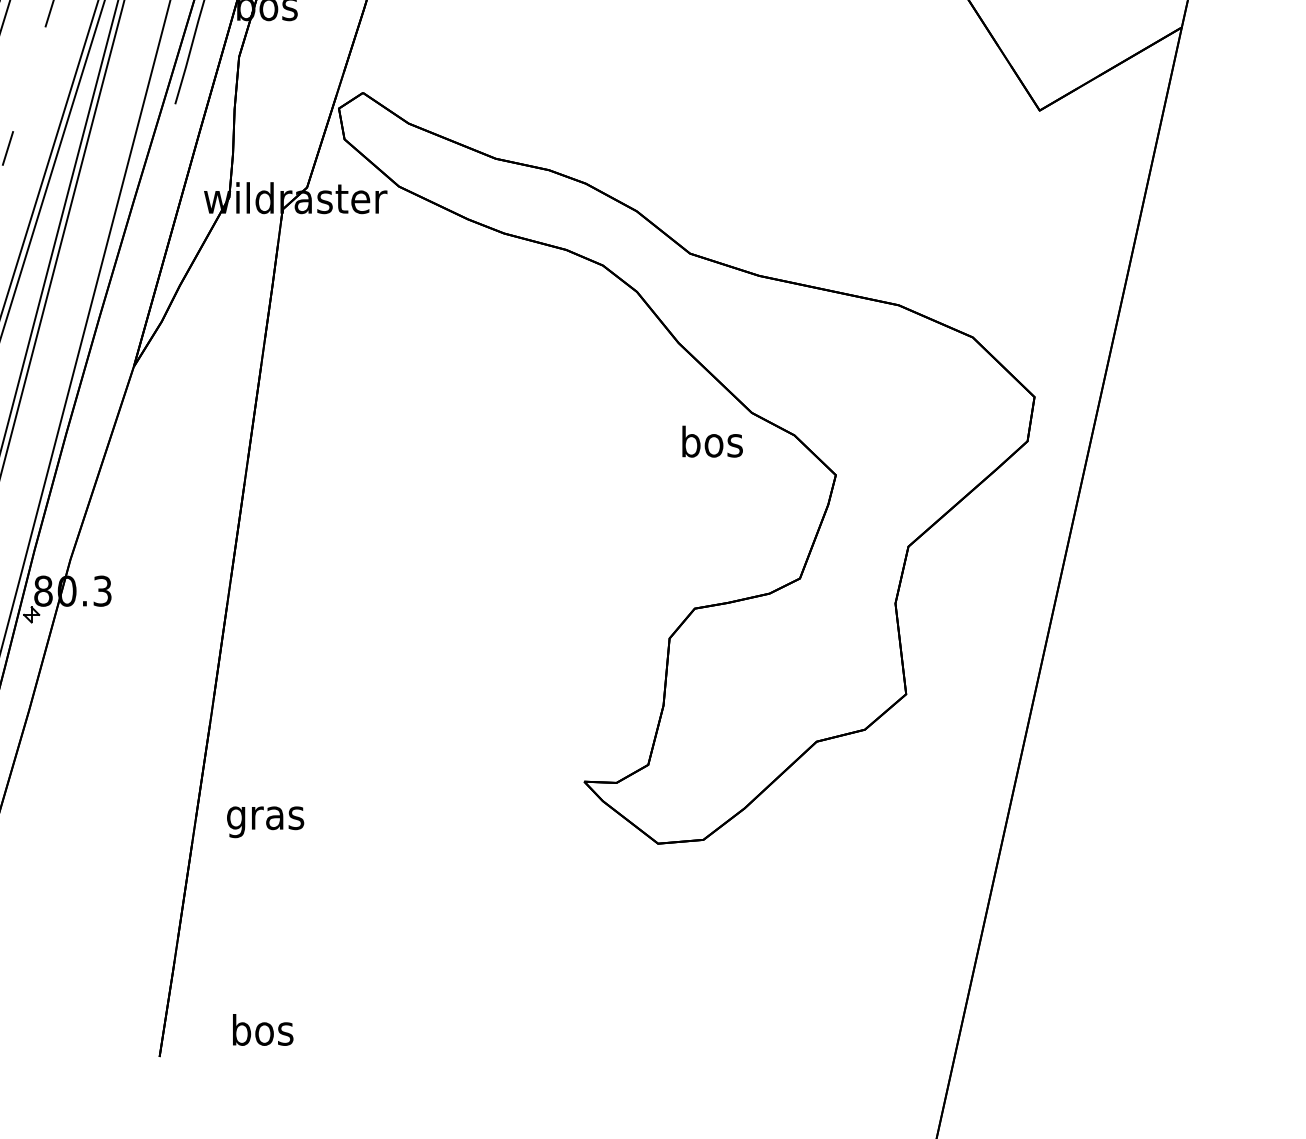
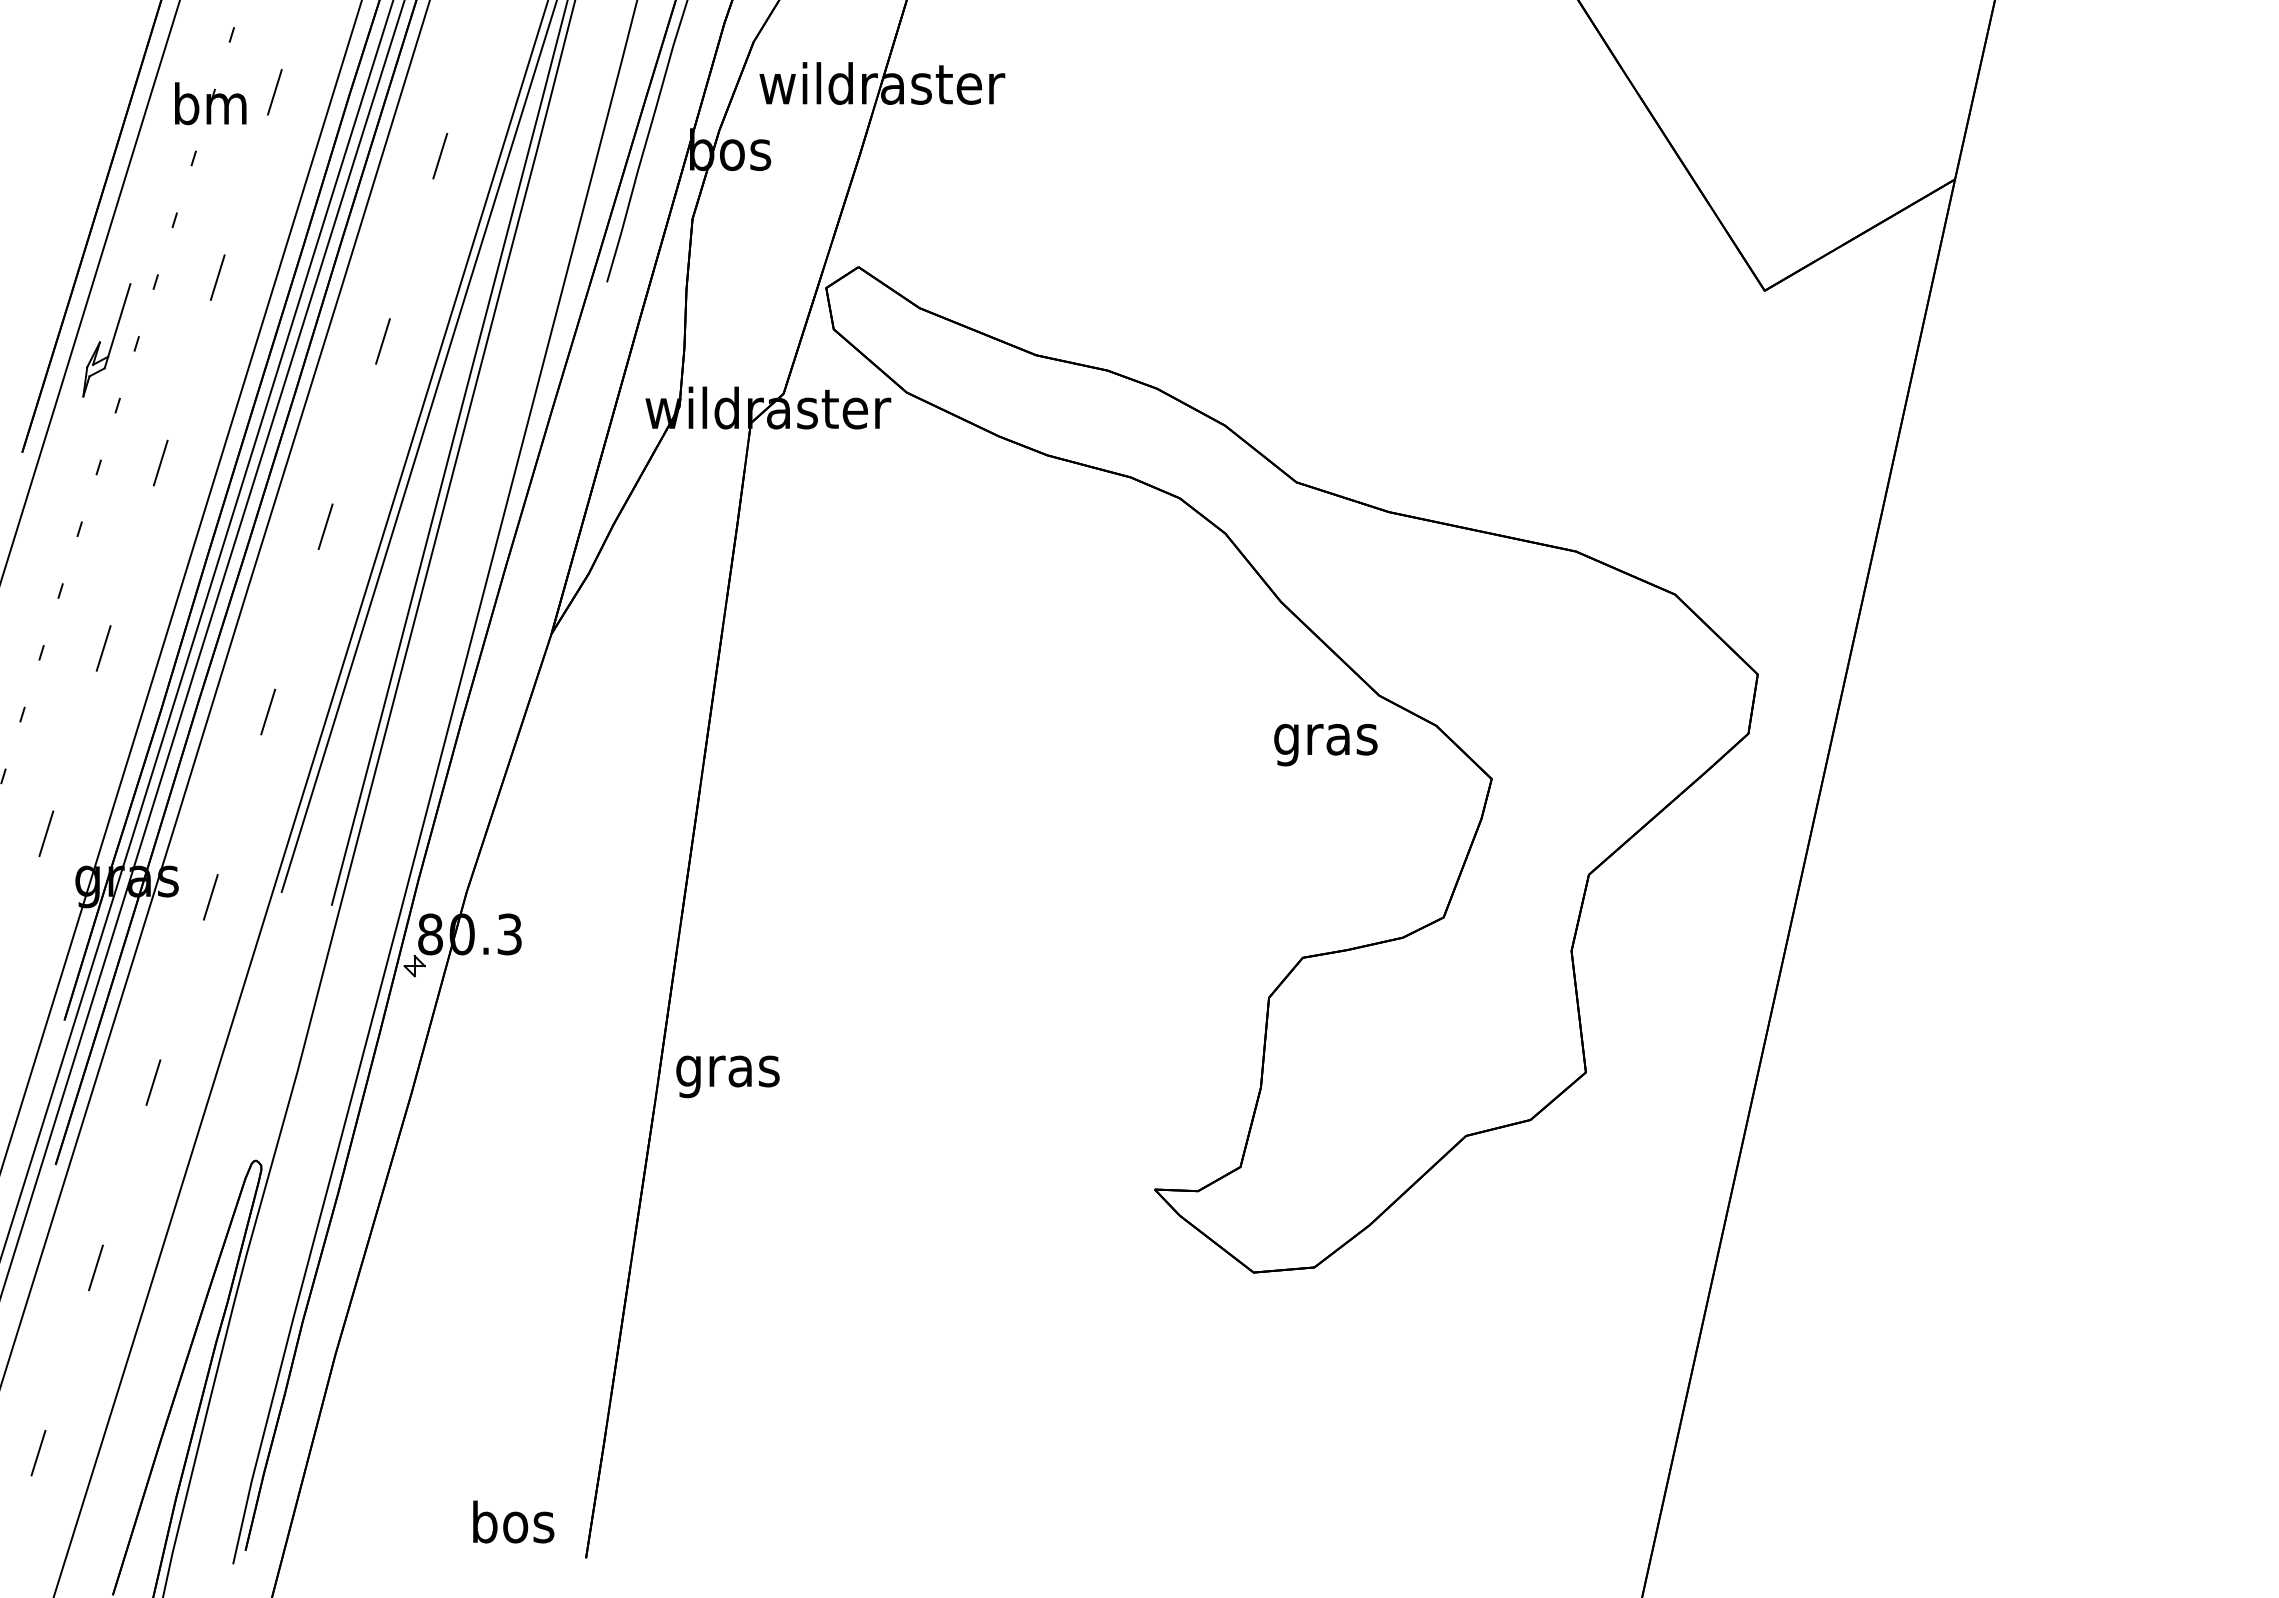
text: (711, 445) -> (1325, 739), bos -> gras
text: (265, 821) -> (727, 1076), moved
text: (262, 1029) -> (513, 1521), moved

